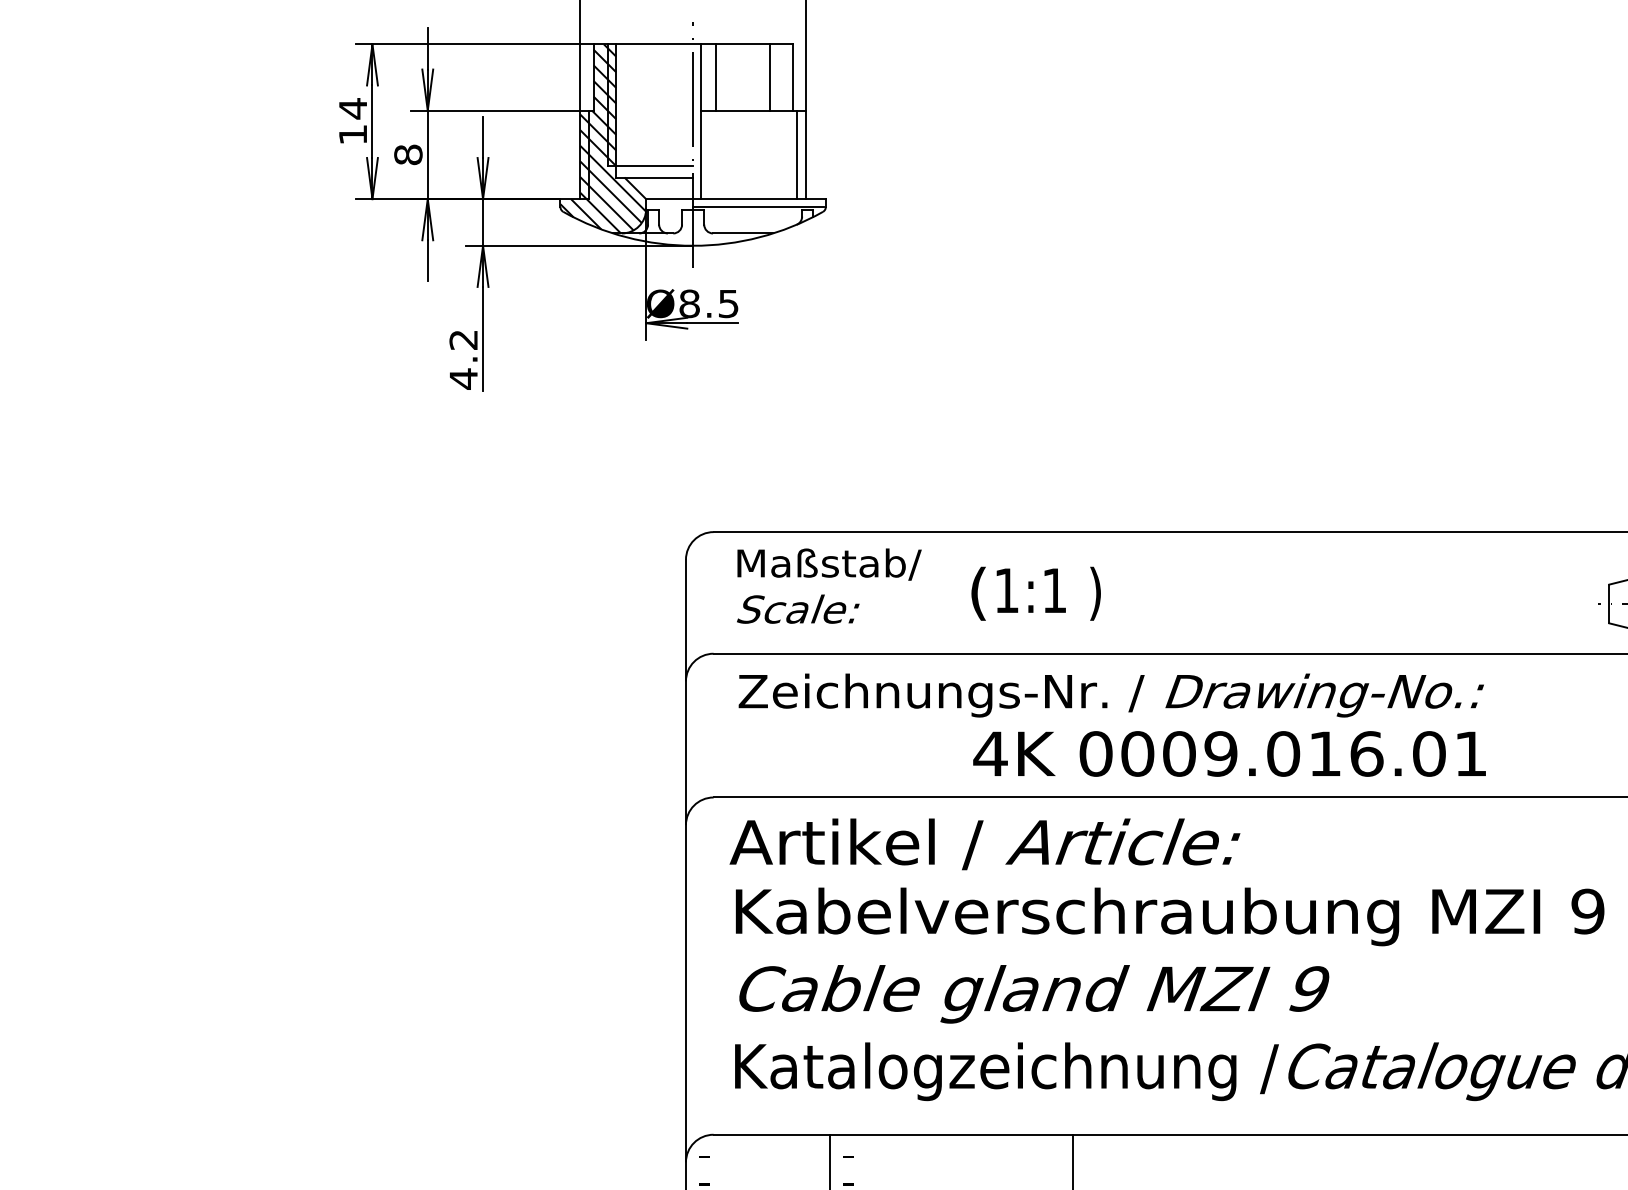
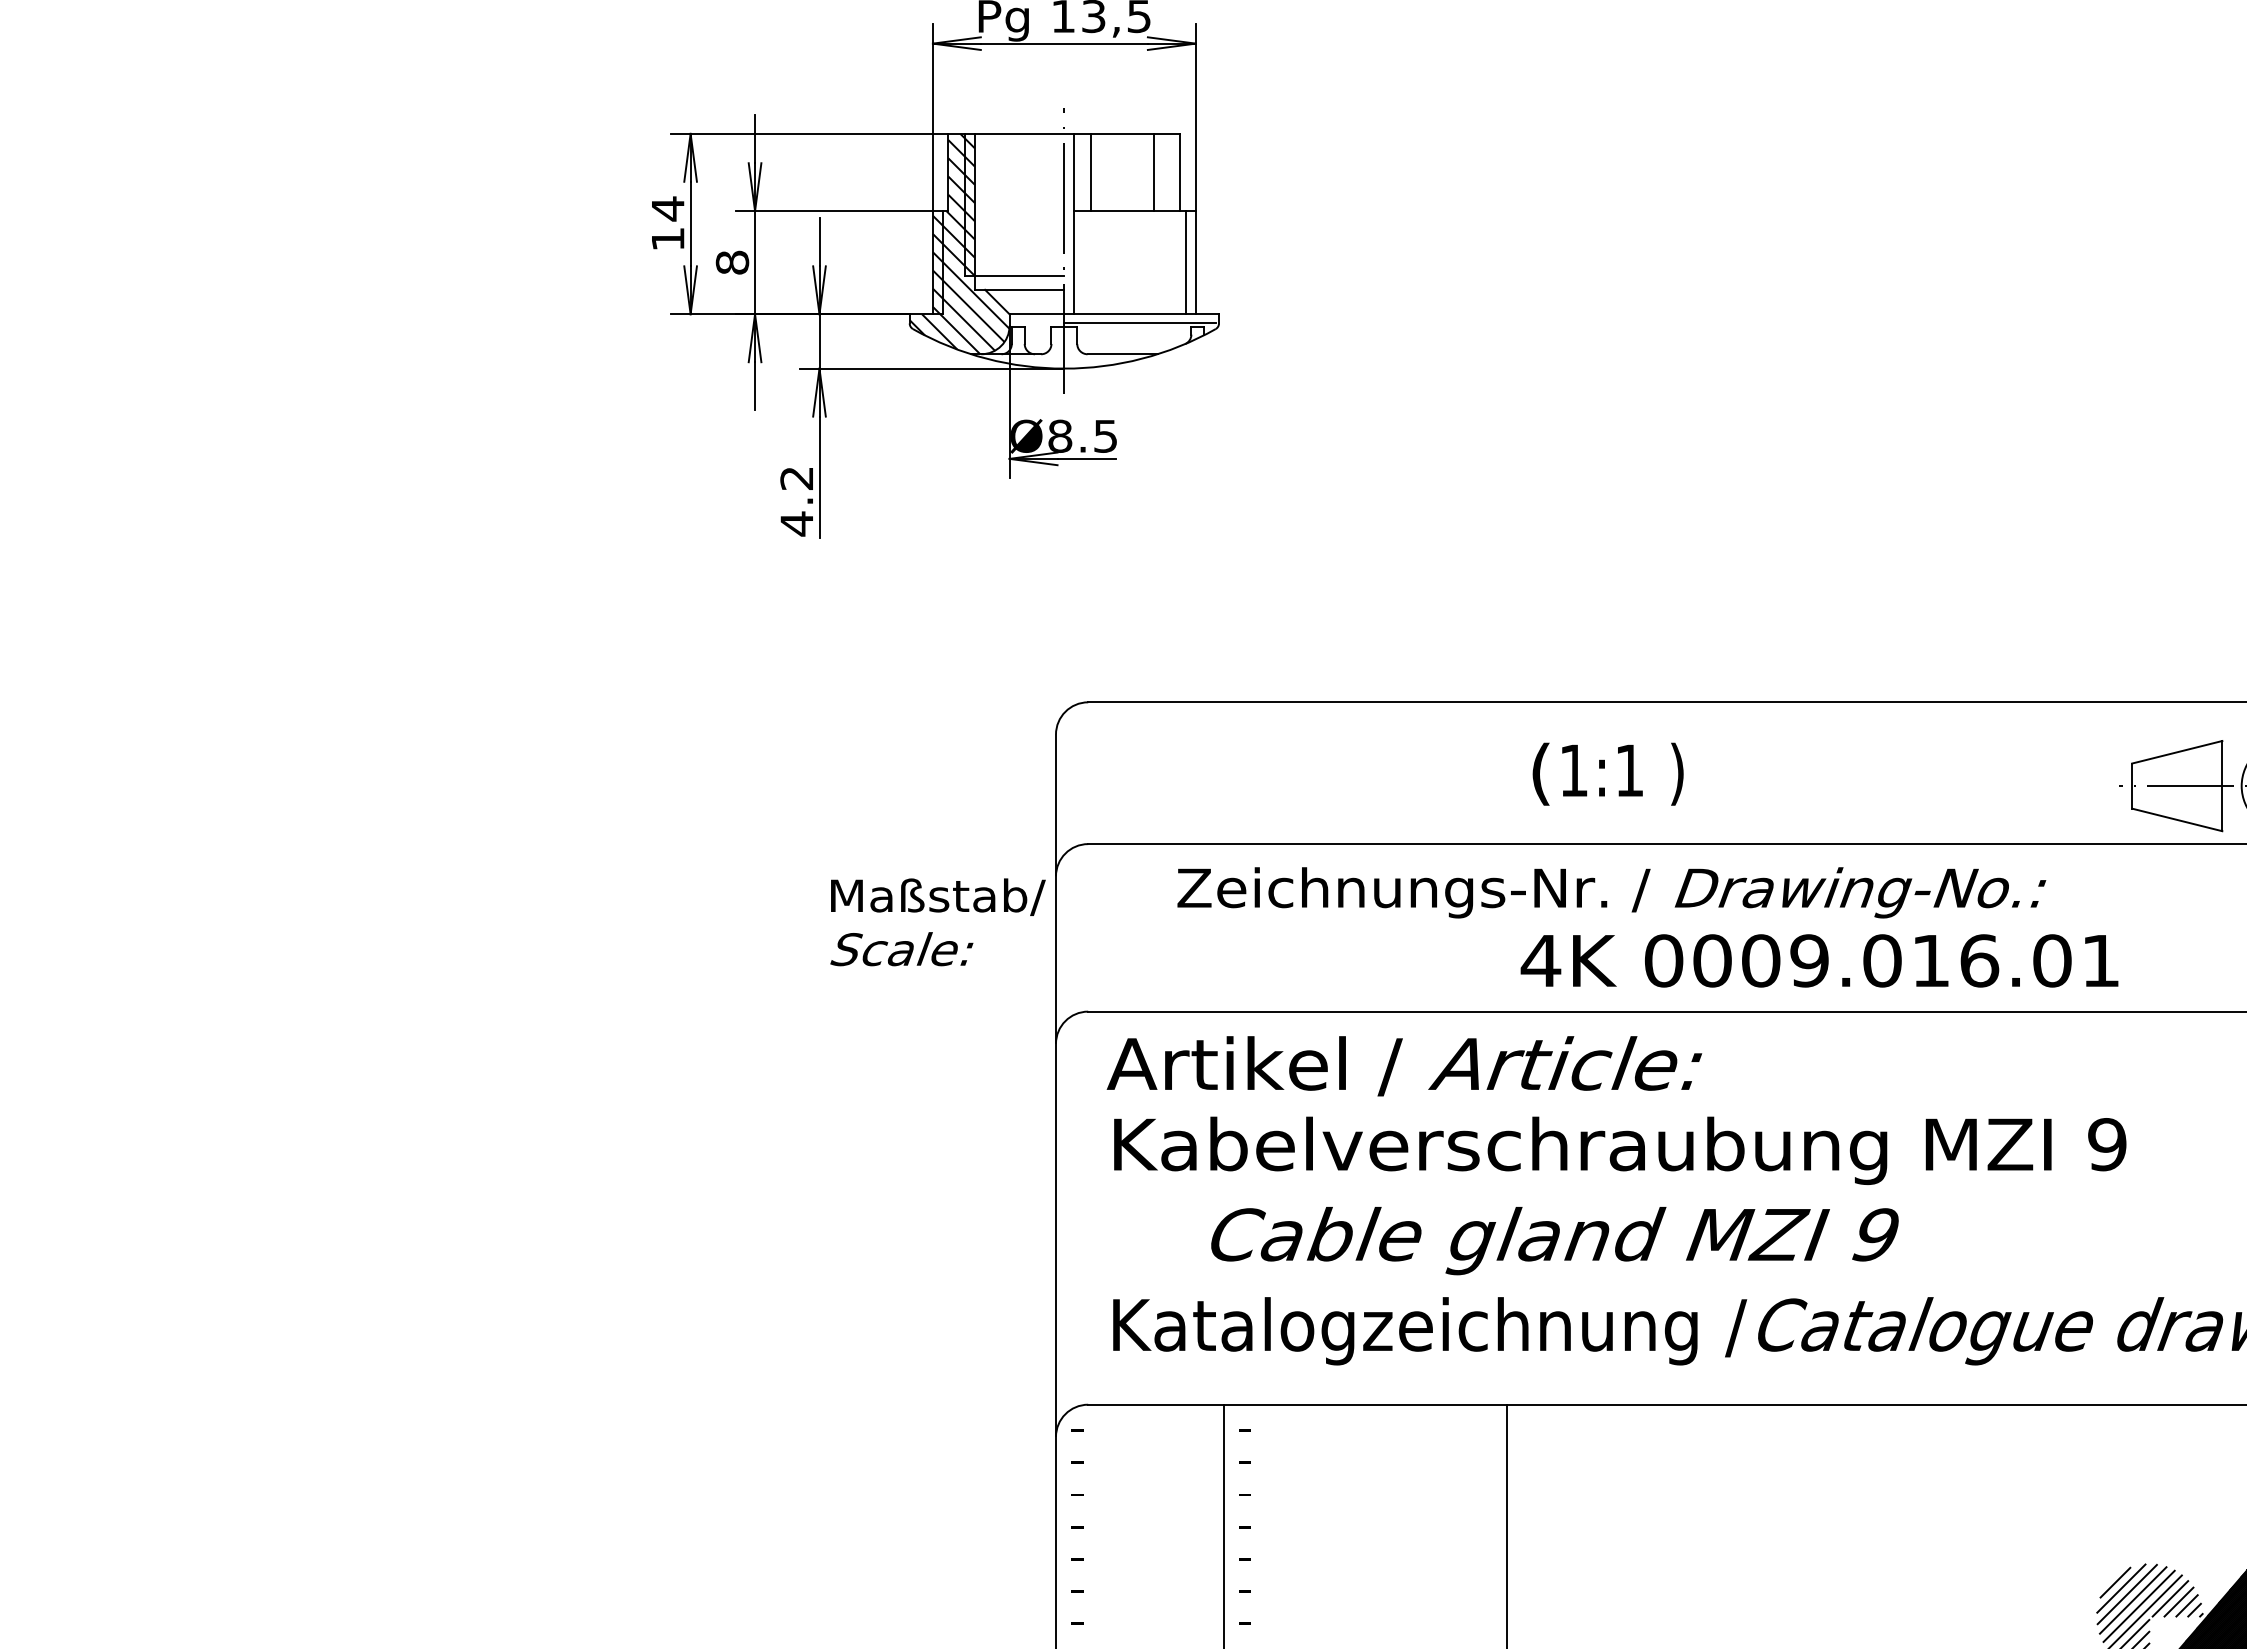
text: (828, 586) -> (937, 922), moved
text: (1035, 593) -> (1607, 773), moved
text: (1111, 695) -> (1611, 892), moved
text: (1229, 753) -> (1819, 960), moved
text: (1033, 994) -> (1554, 1241), moved

